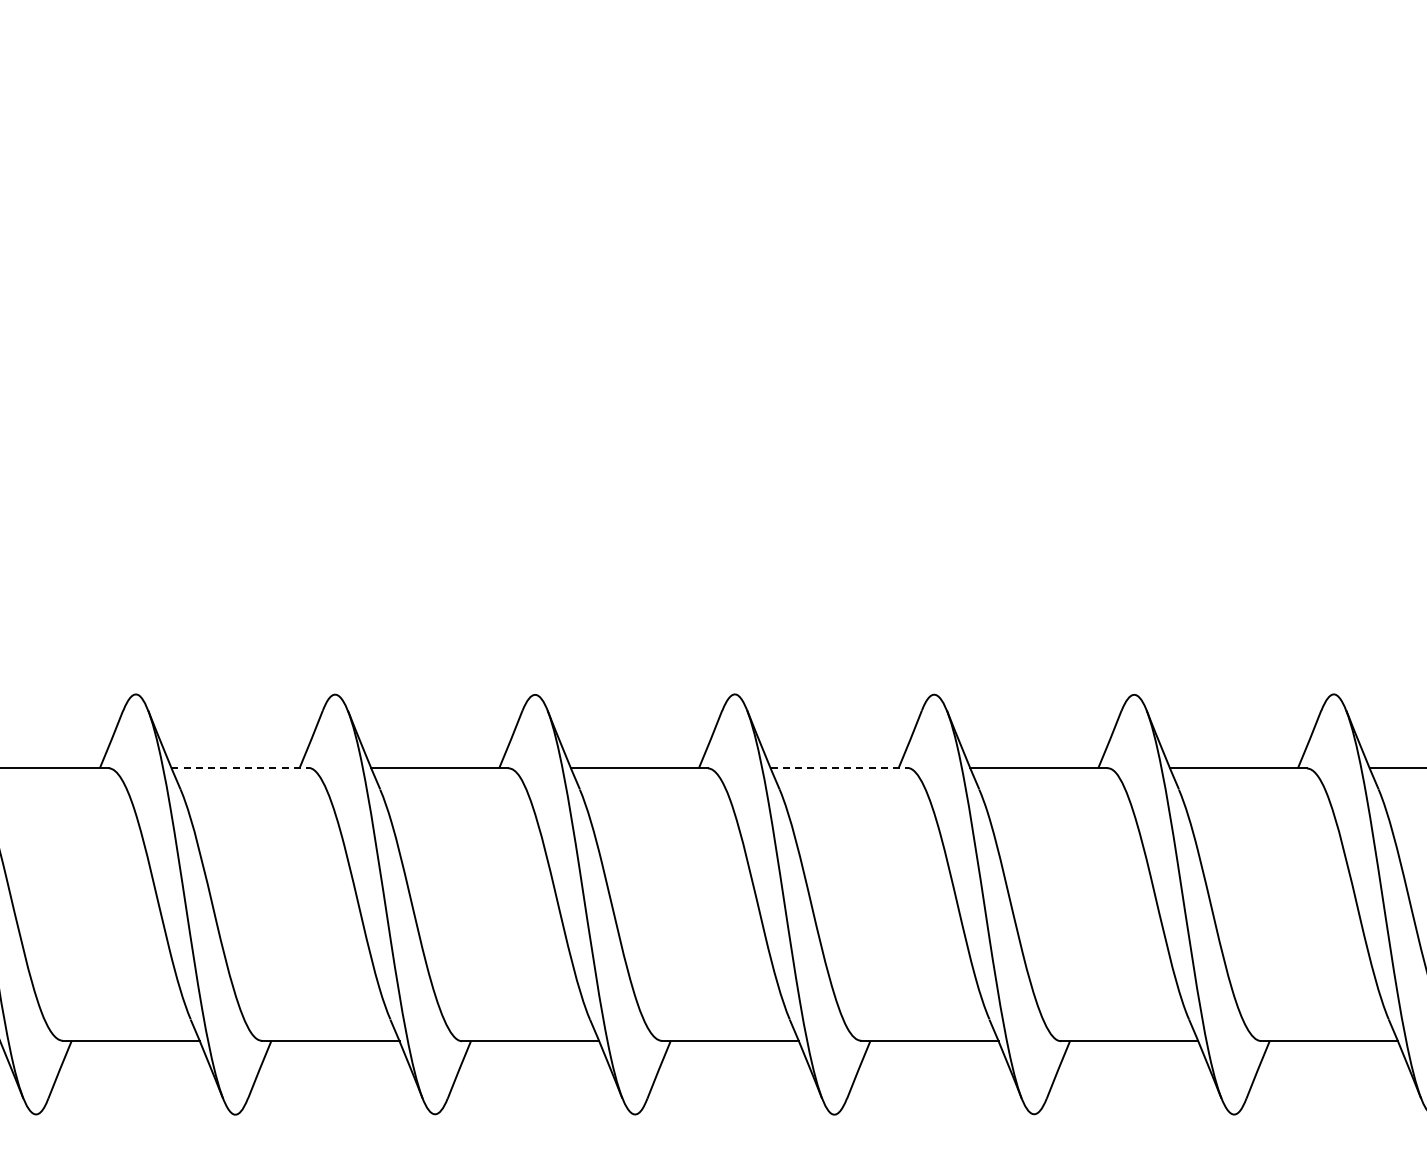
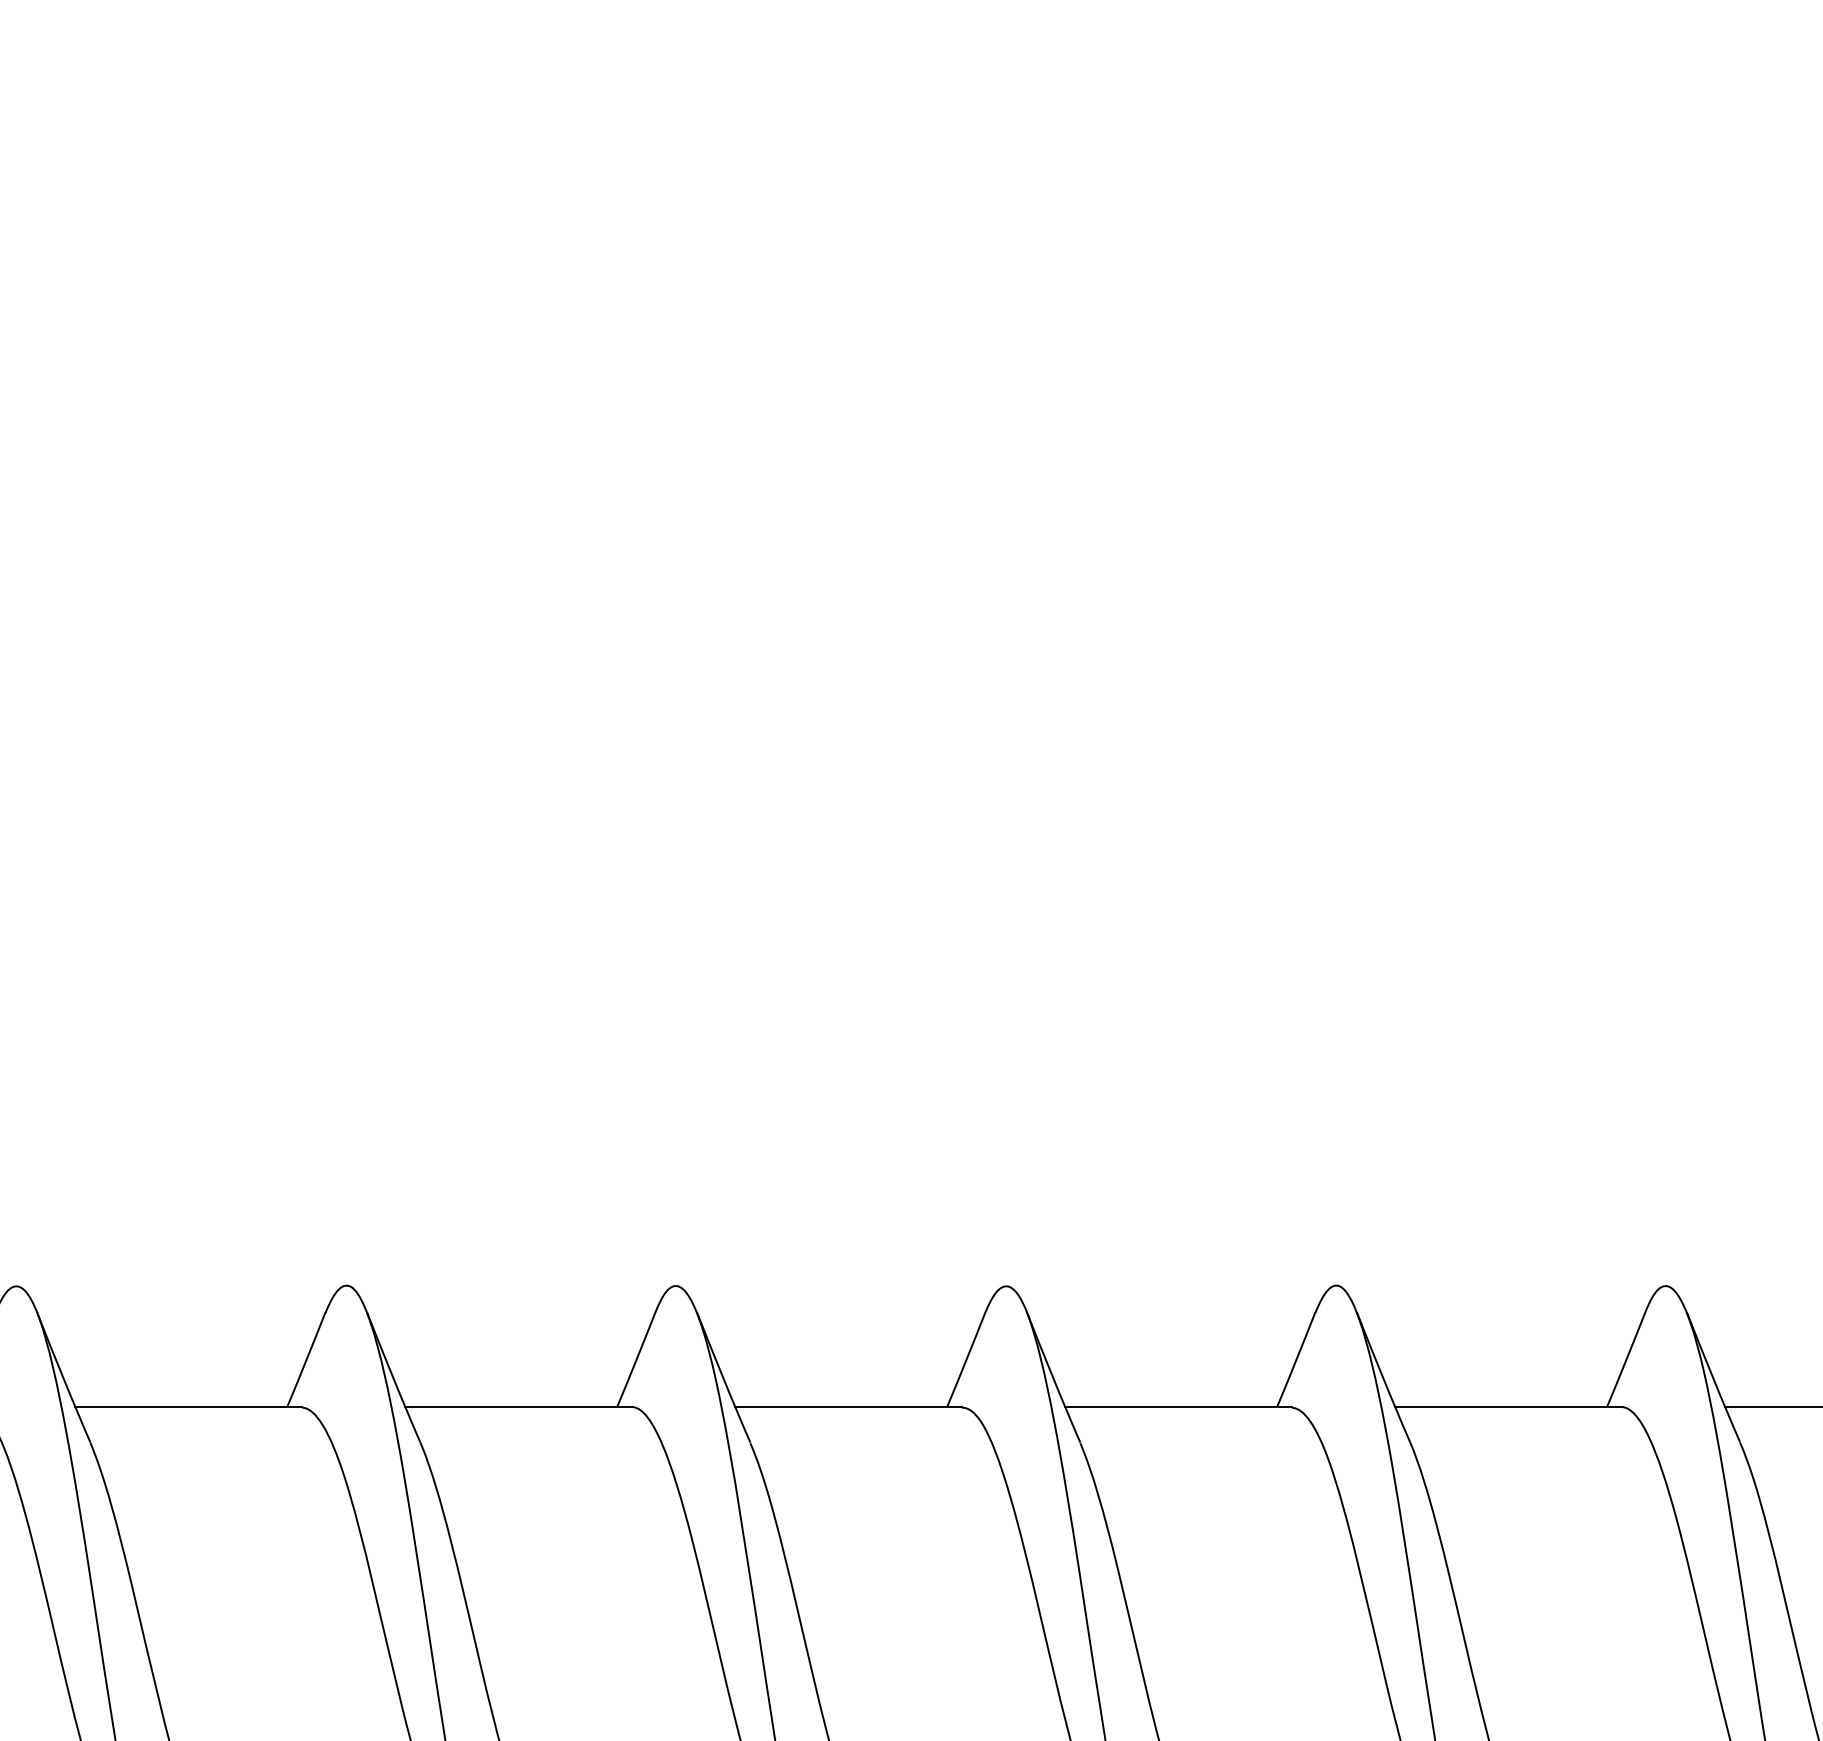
line: (240, 767) -> (519, 1406), dashed -> solid
line: (839, 767) -> (1509, 1406), dashed -> solid

